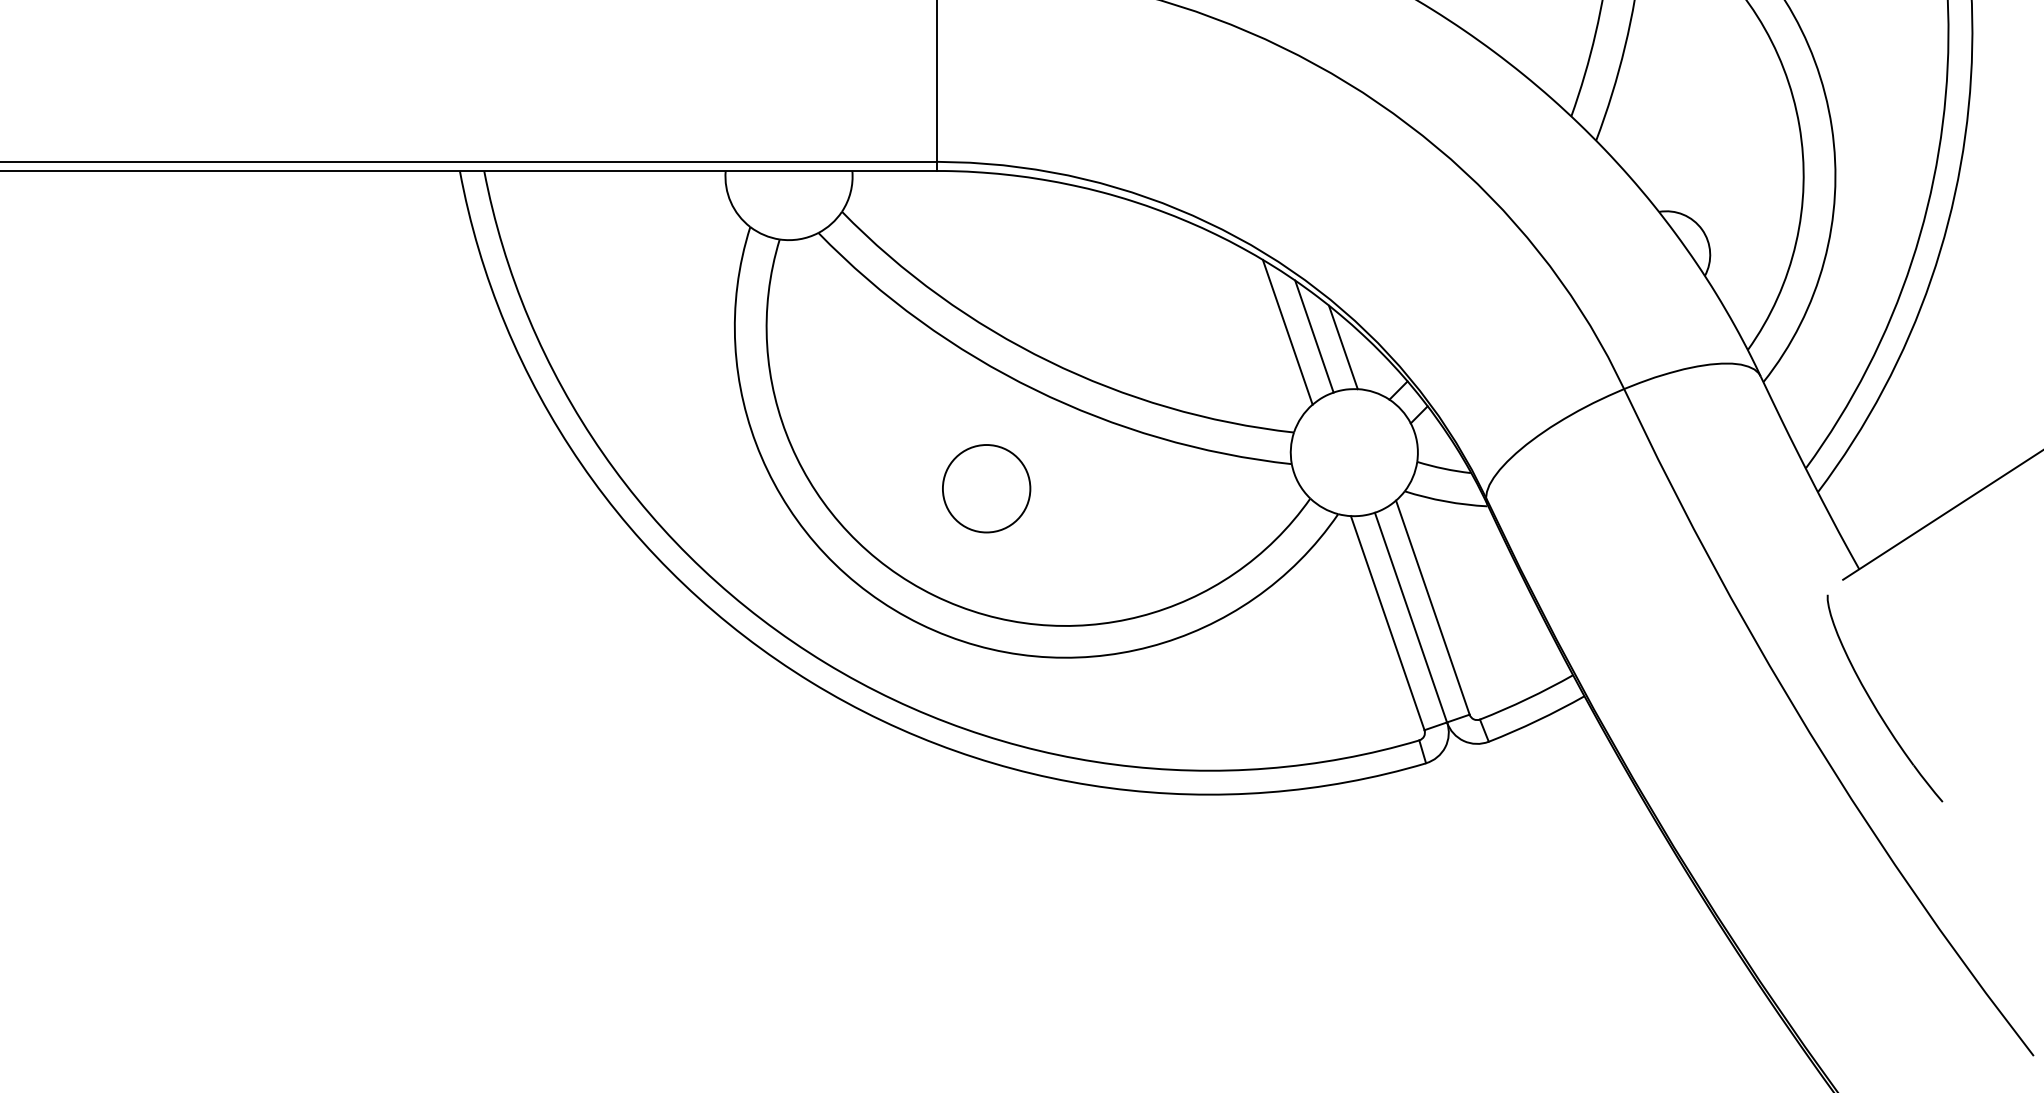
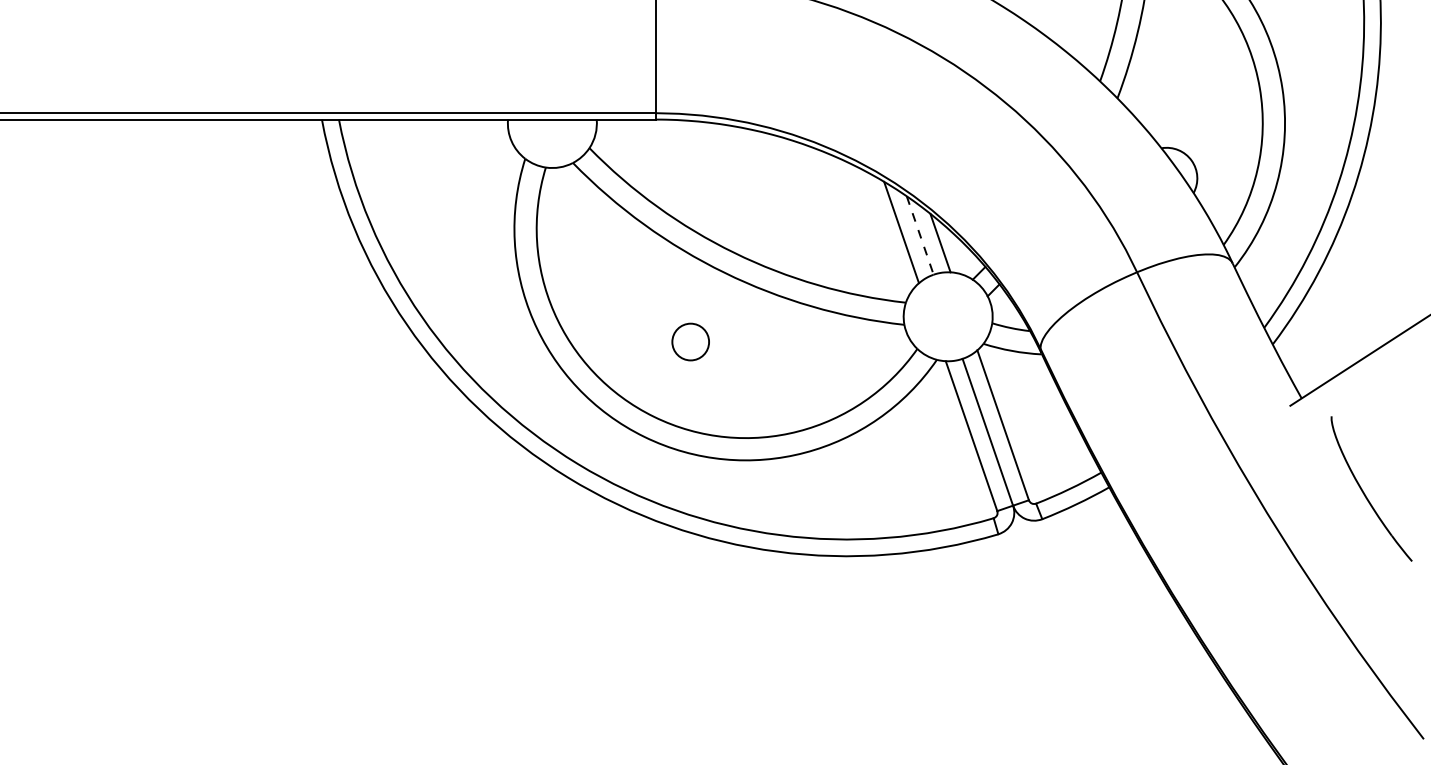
line: (1314, 337) -> (920, 236), solid -> dashed
circle: (986, 487) -> (690, 341), size x0.6
part: (1874, 703) -> (1364, 492), moved

